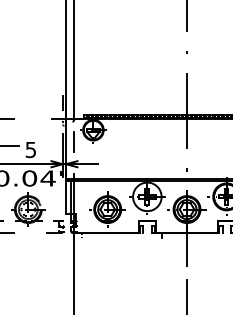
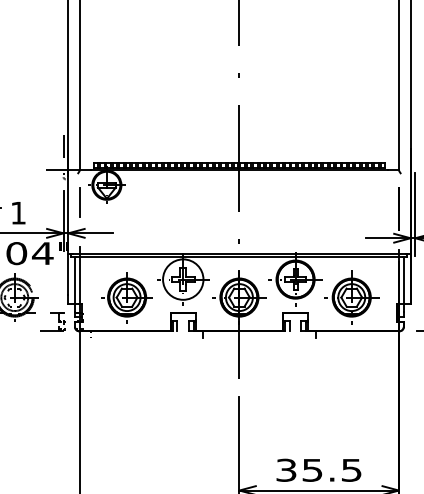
text: (30, 150) -> (18, 213), 5 -> 1

